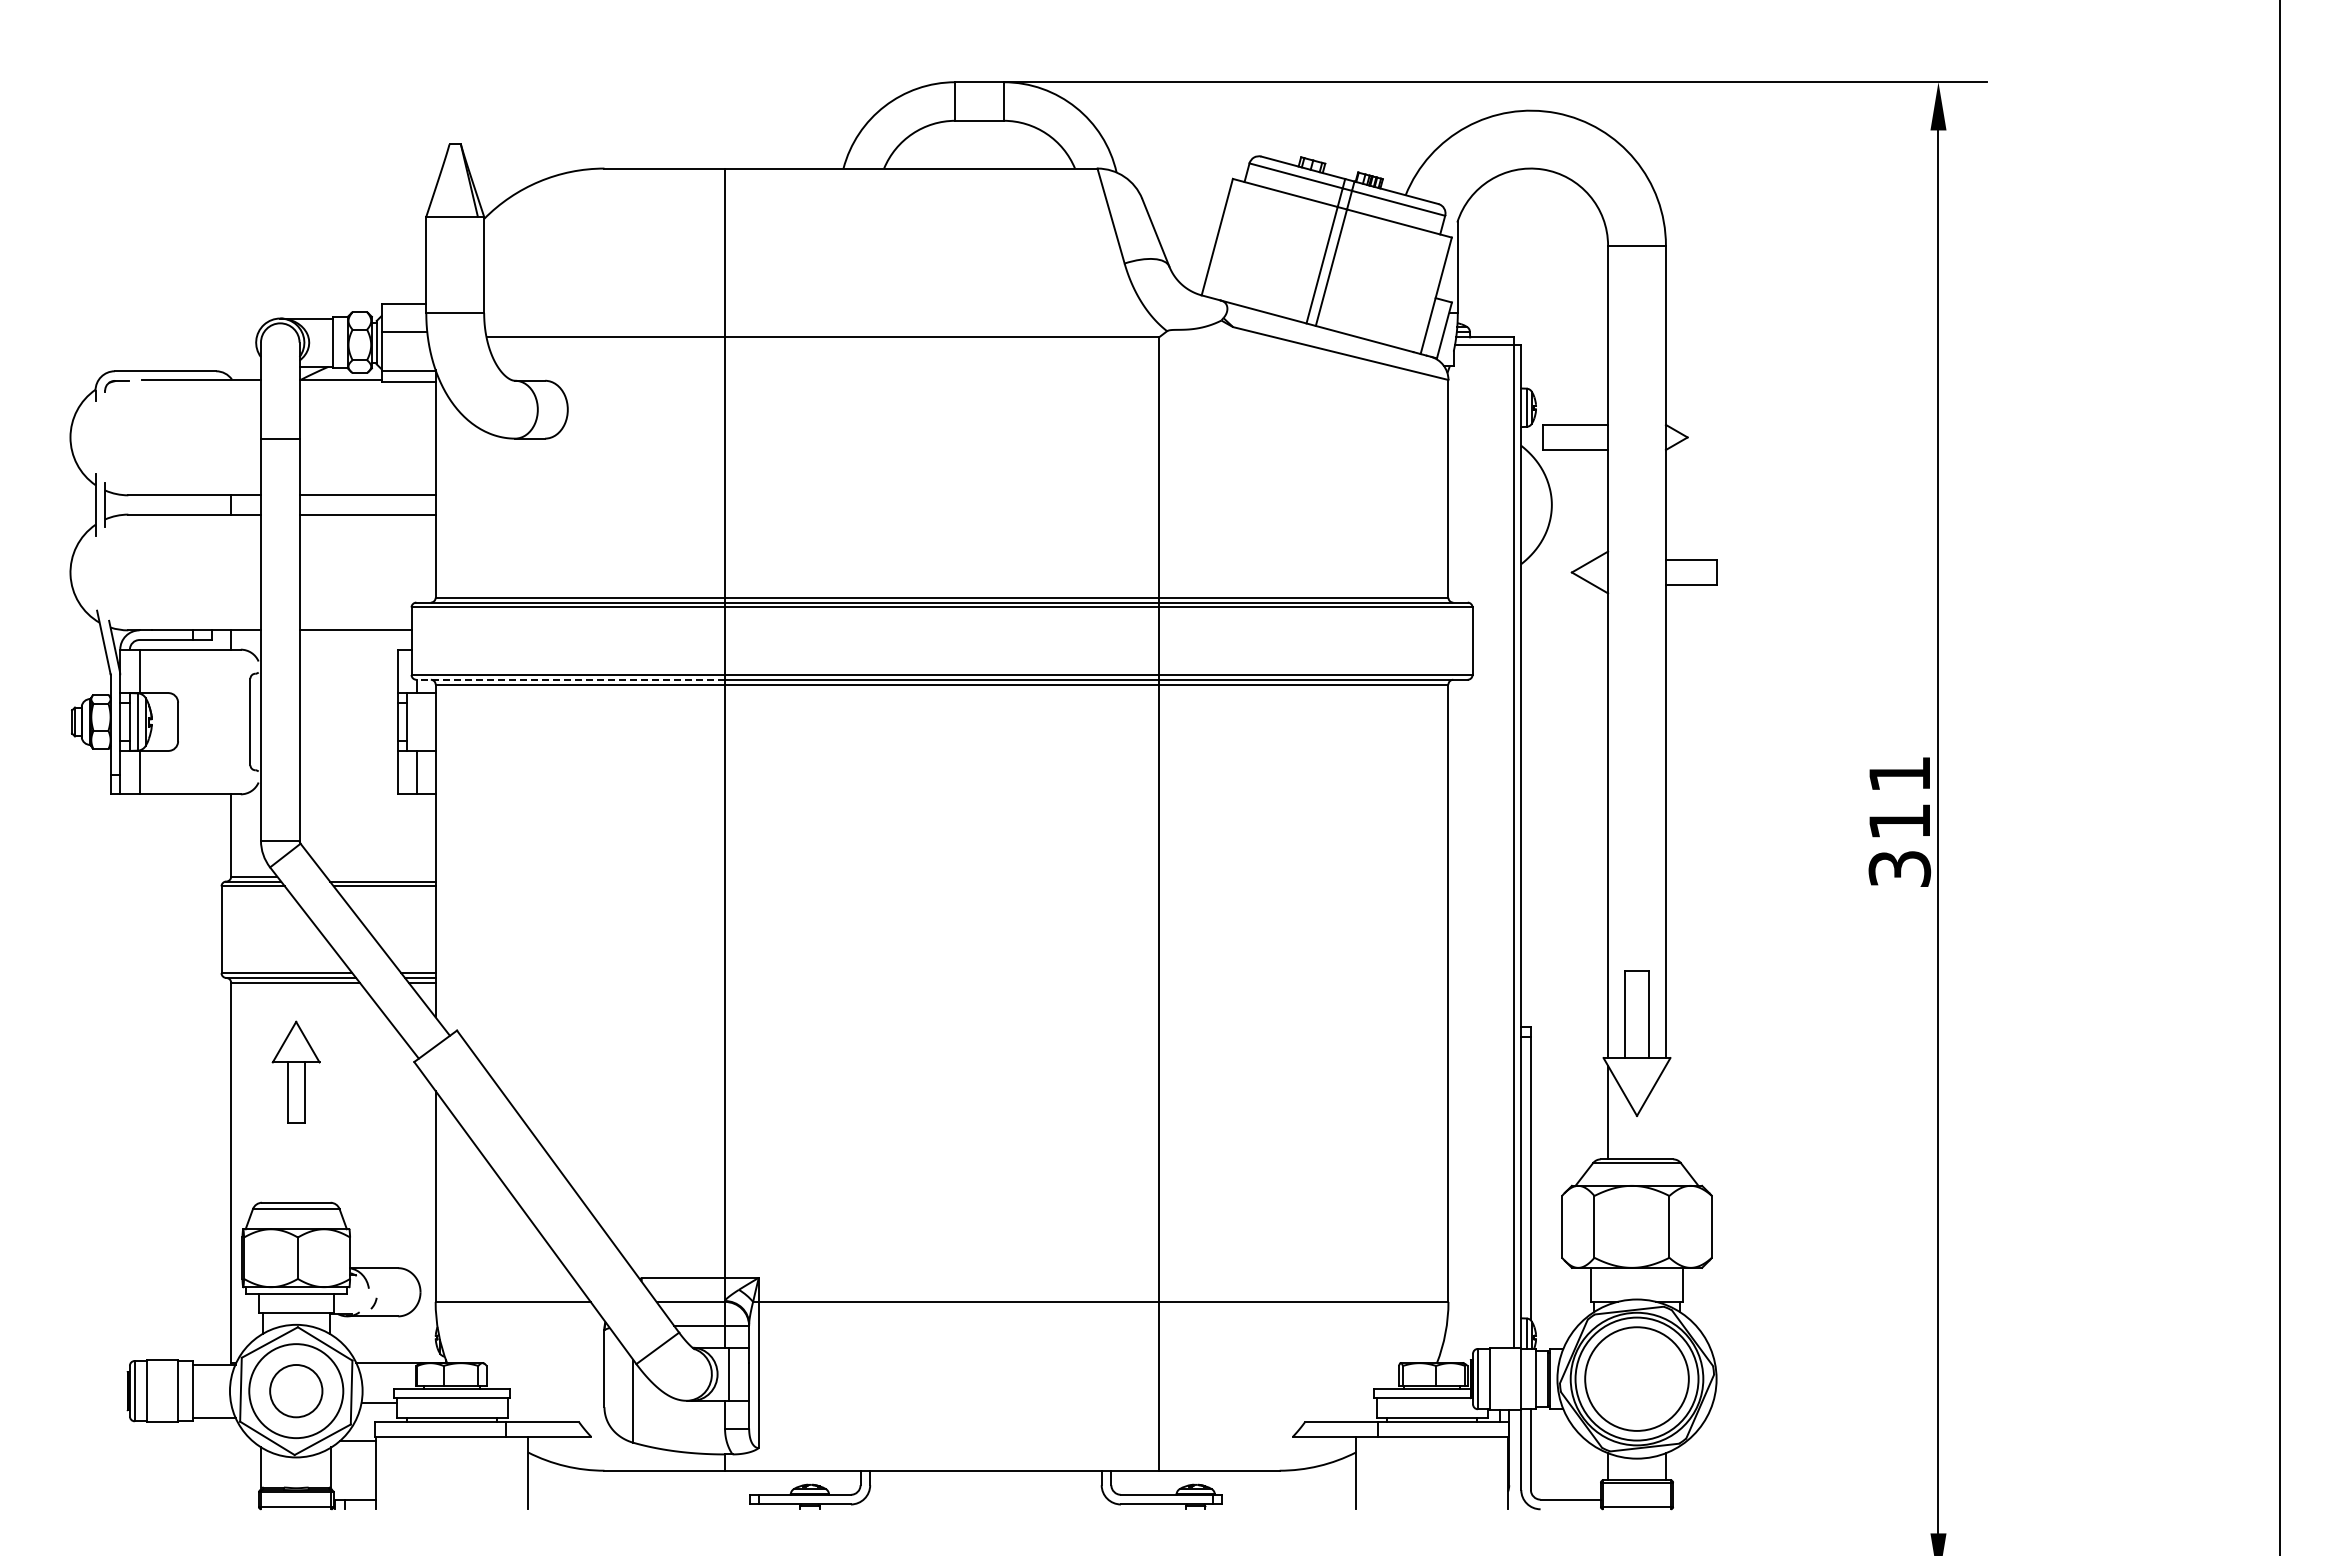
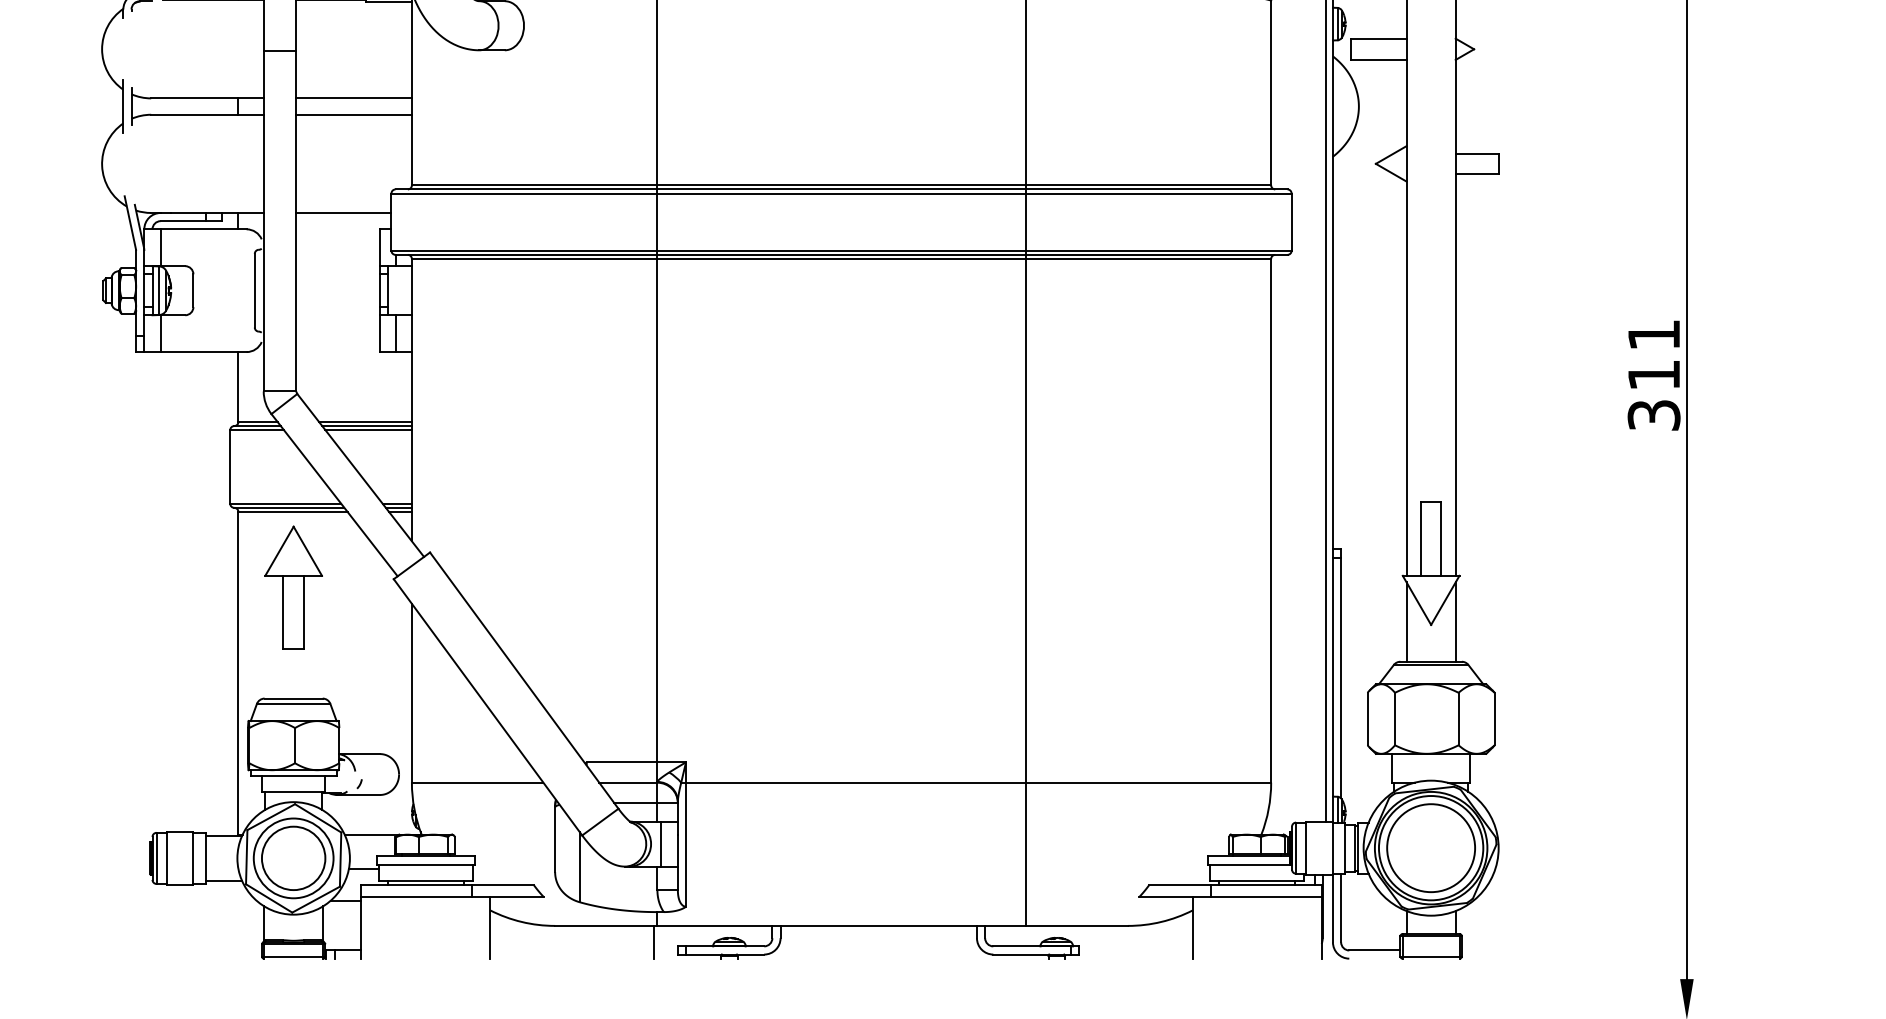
line: (570, 679) -> (526, 254), dashed -> solid
line: (380, 876) -> (365, 421), added
part: (295, 1072) -> (292, 588), size x1.43
line: (1665, 1112) -> (1455, 622), added
circle: (295, 1390) -> (292, 857), size x1.43
line: (720, 1489) -> (653, 941), added

